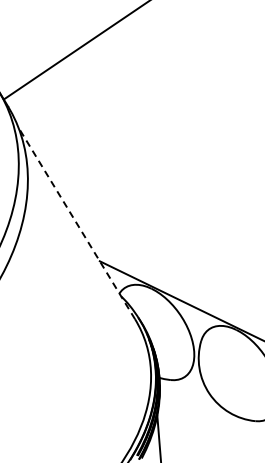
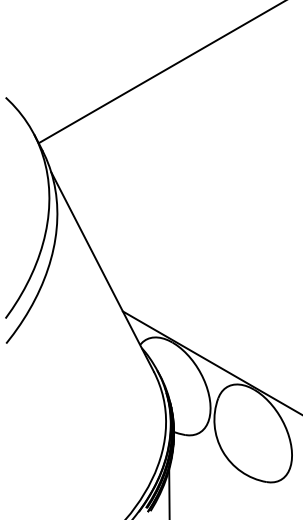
line: (76, 222) -> (102, 271), dashed -> solid

